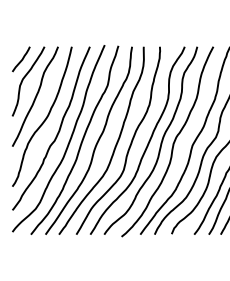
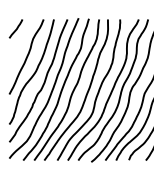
curve: (25, 77) -> (19, 42), removed

